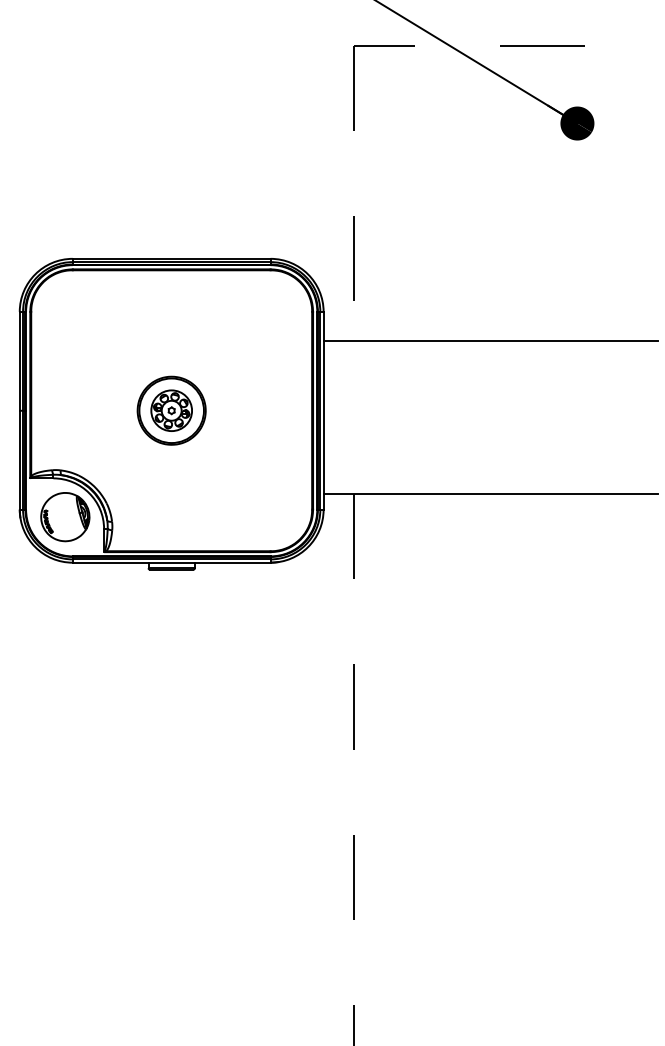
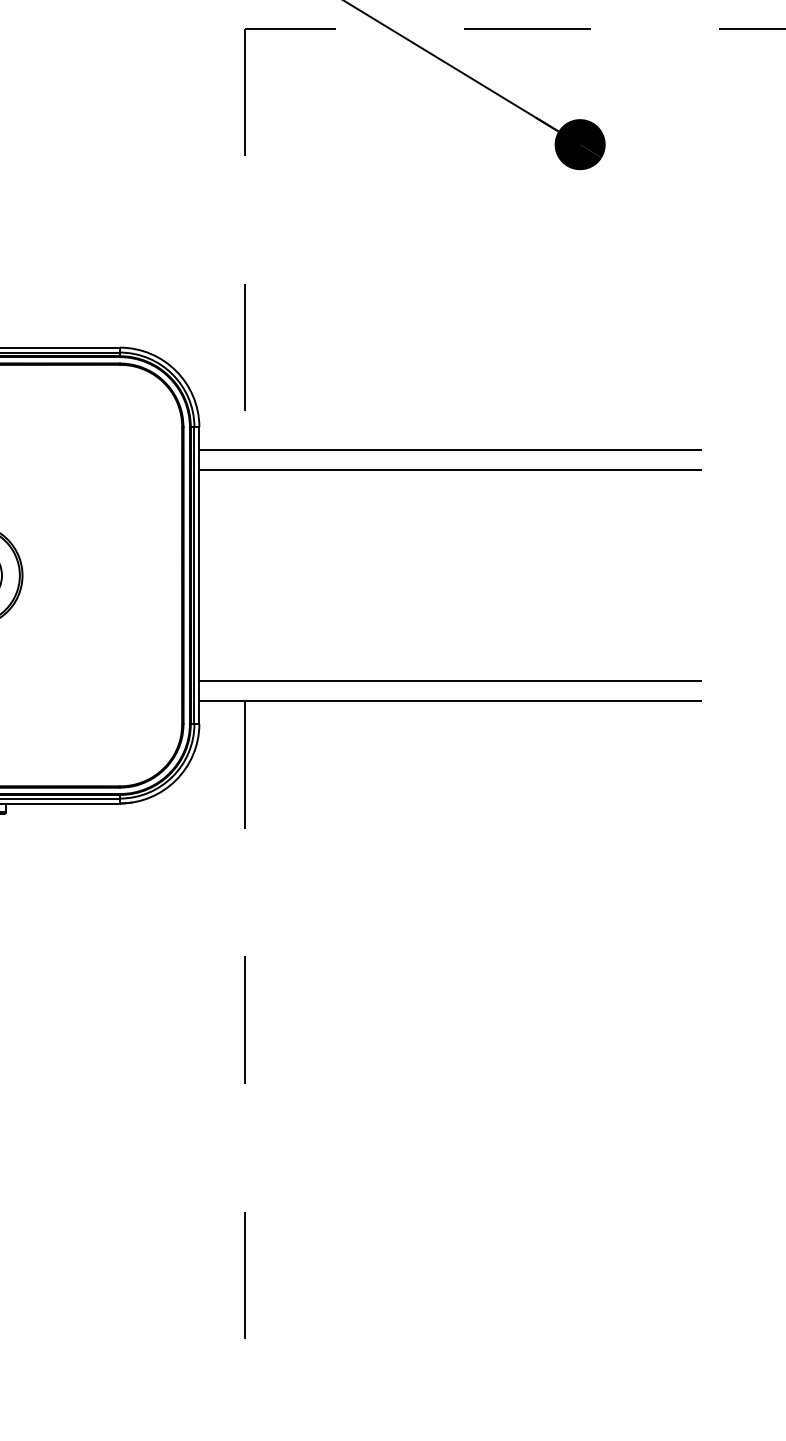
line: (490, 327) -> (449, 450), added
line: (490, 480) -> (449, 680), added

